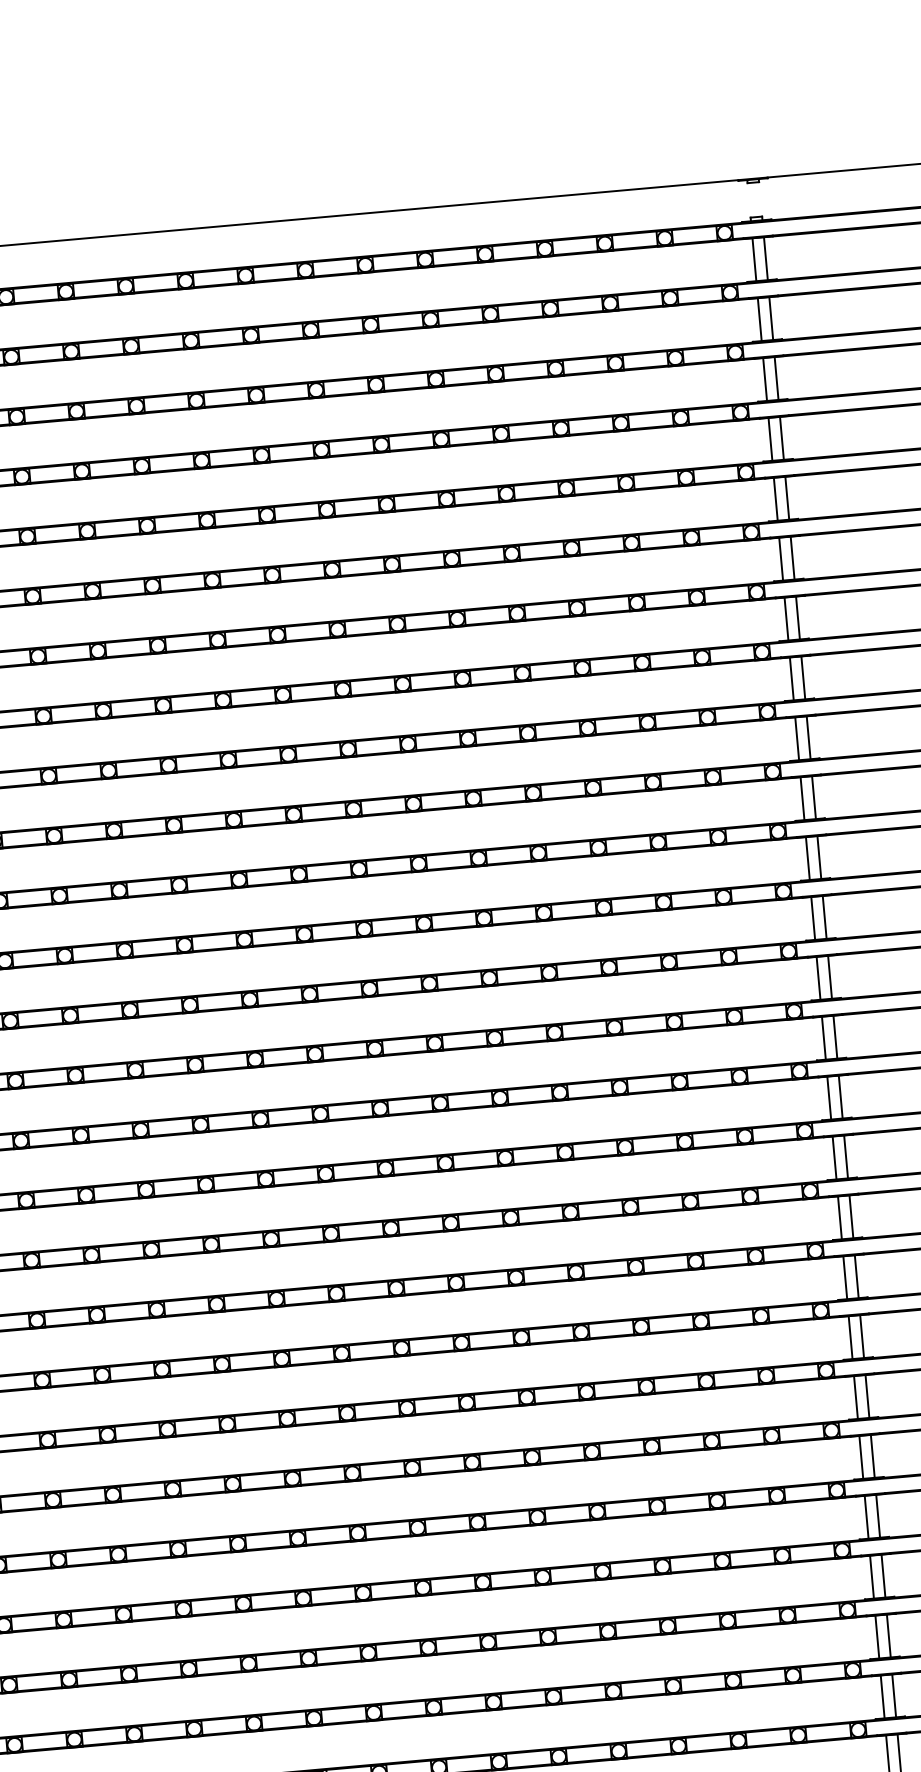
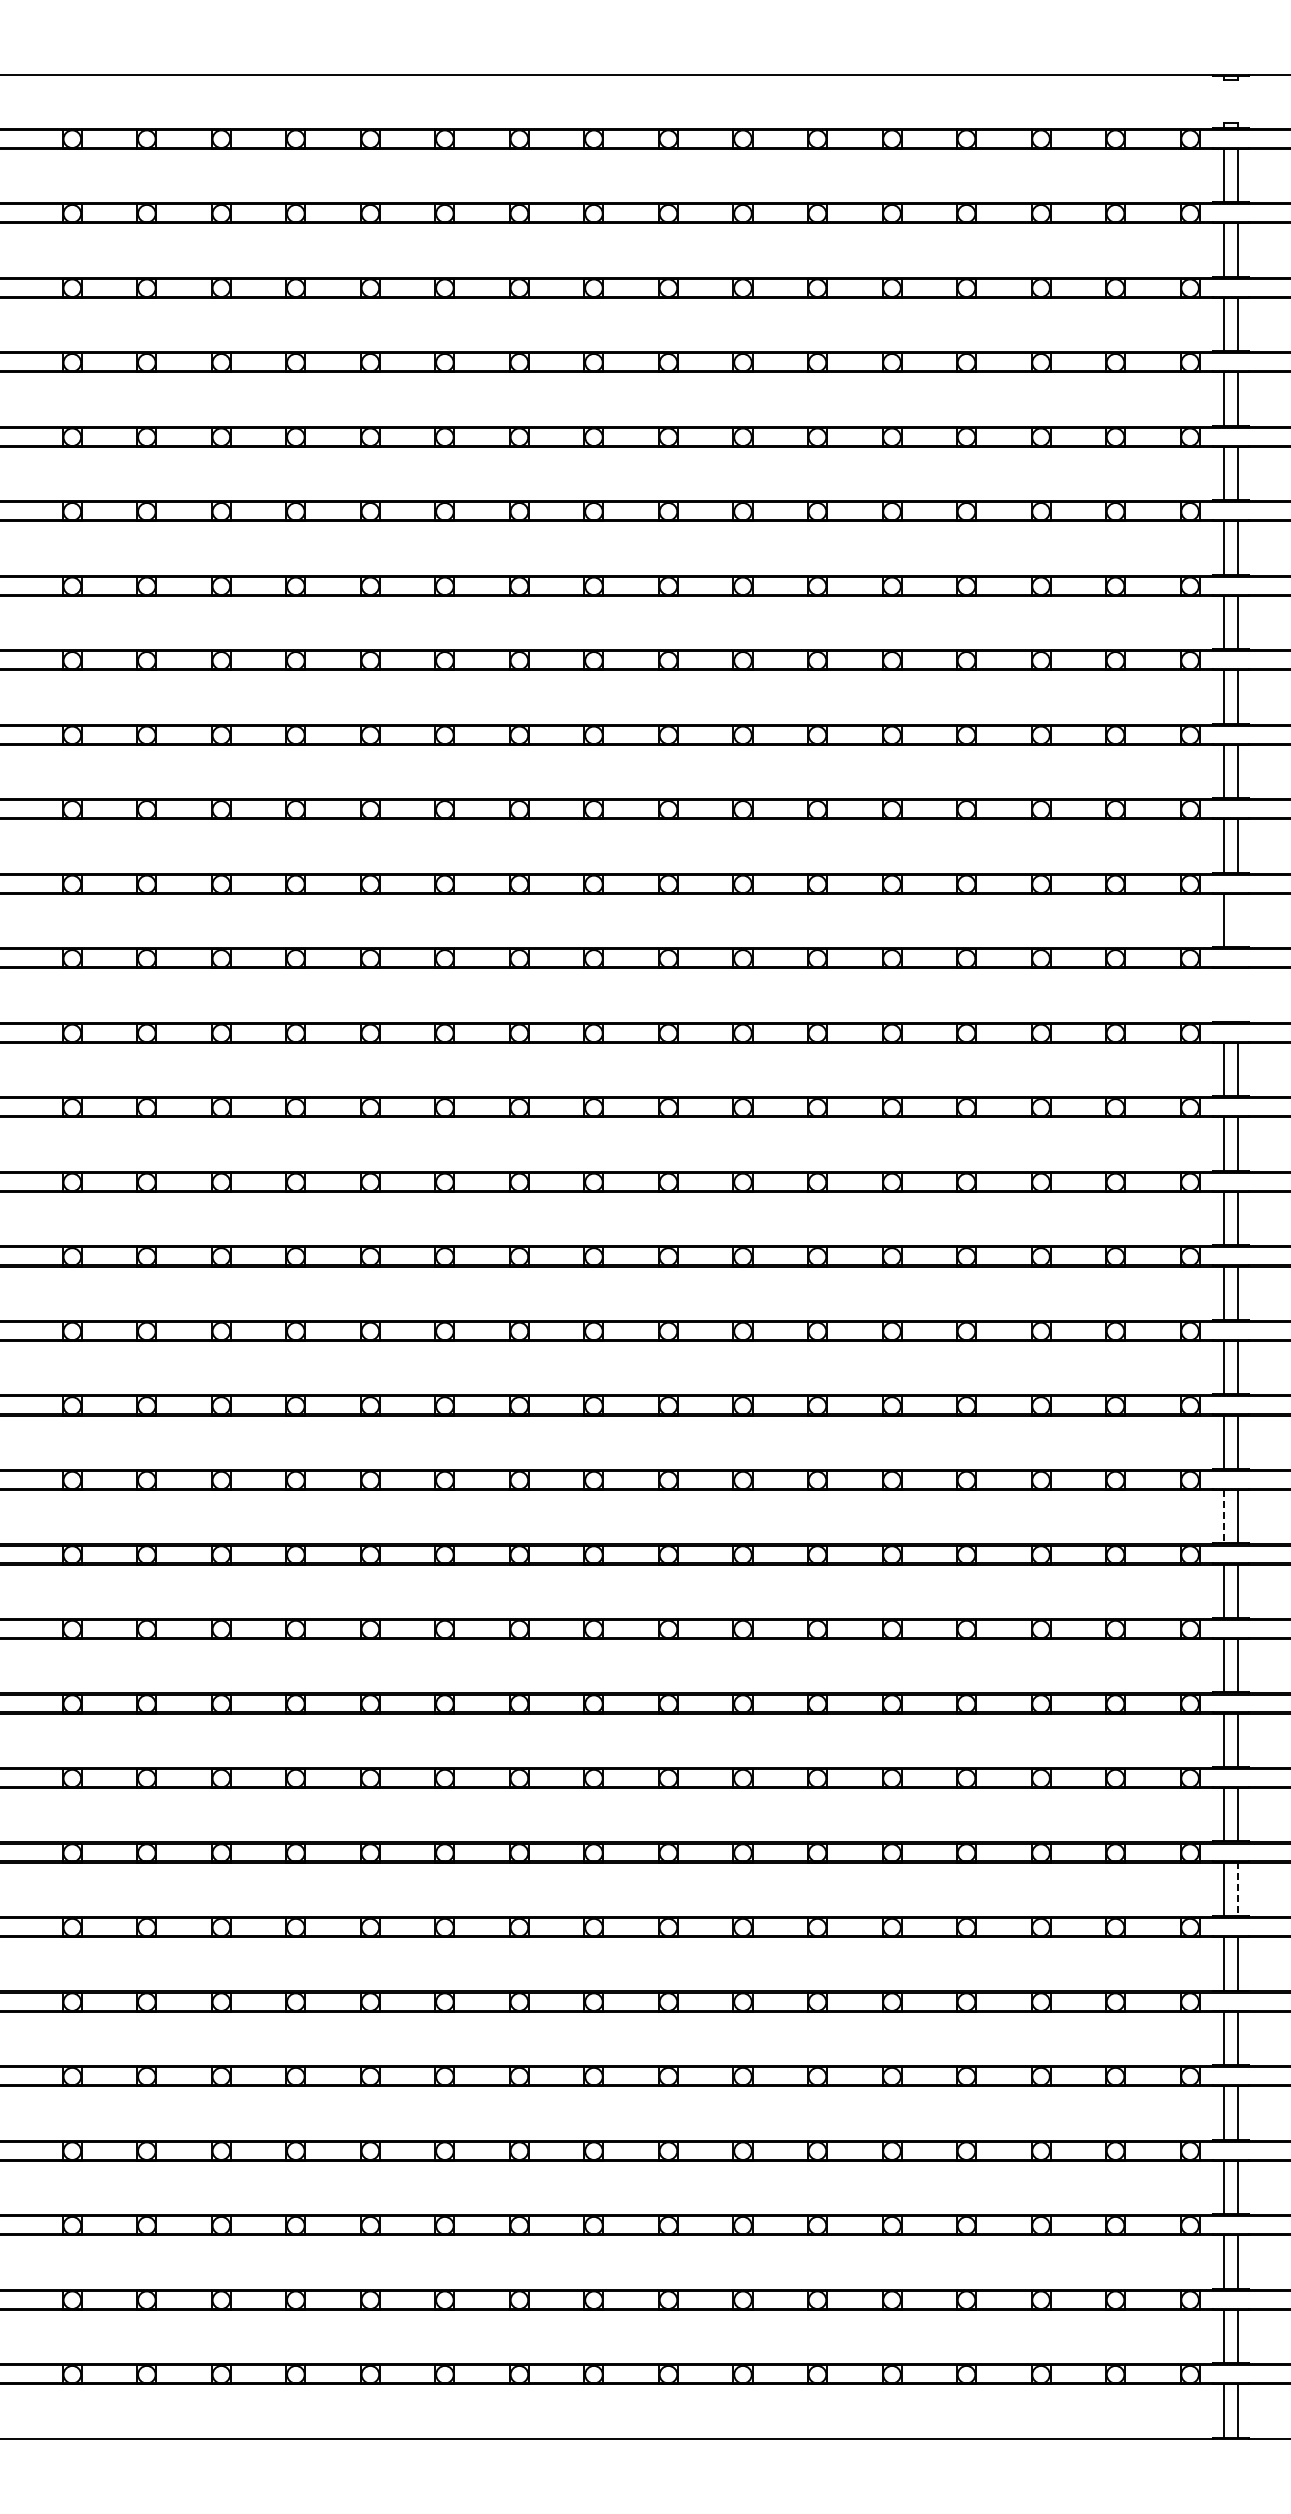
line: (819, 857) -> (1238, 920), removed
line: (824, 916) -> (1238, 994), removed
line: (812, 917) -> (1223, 994), removed
line: (850, 1337) -> (1223, 1516), solid -> dashed
line: (889, 1636) -> (1238, 1889), solid -> dashed

